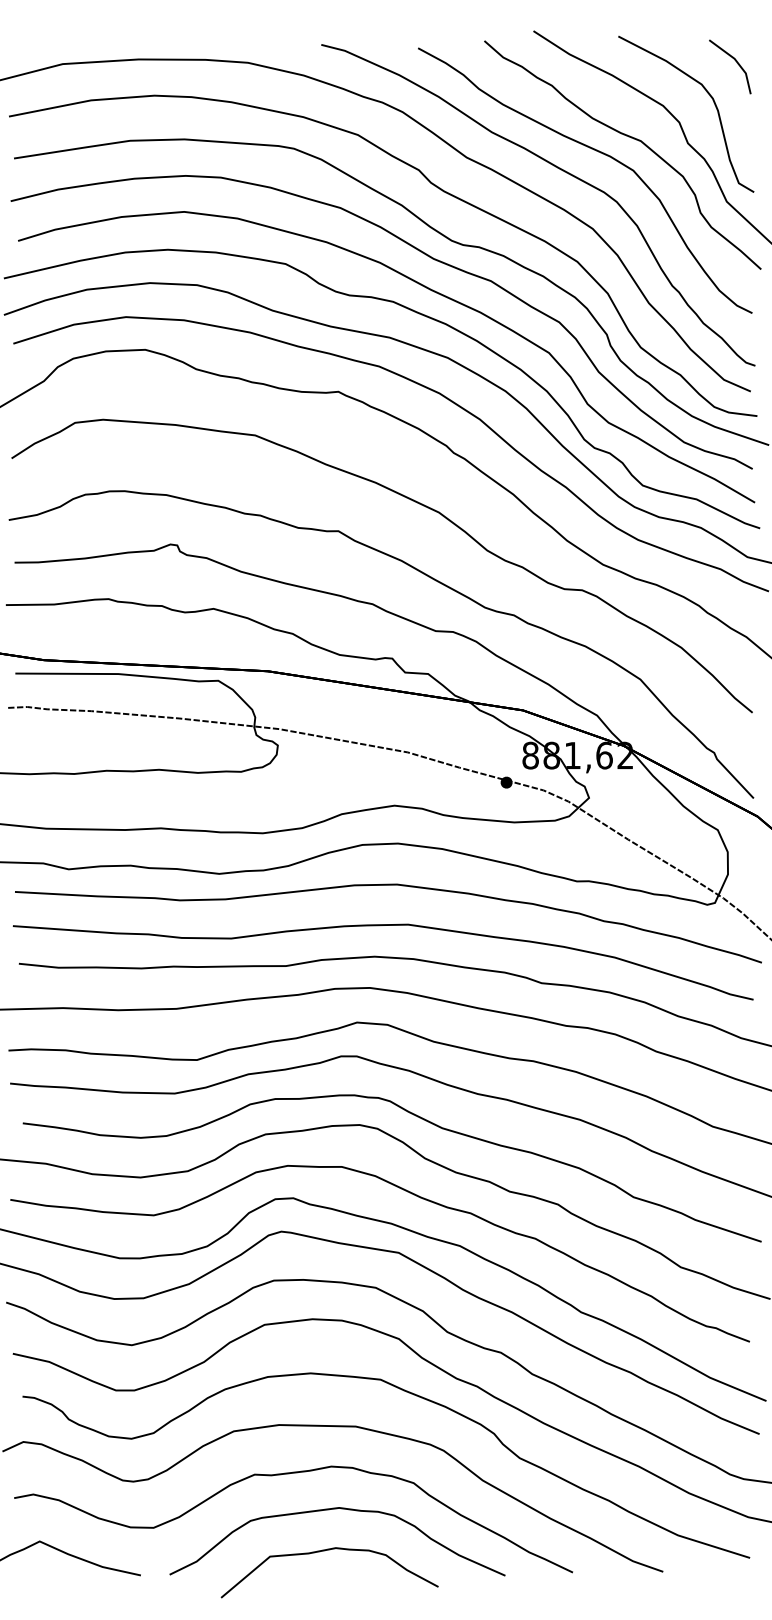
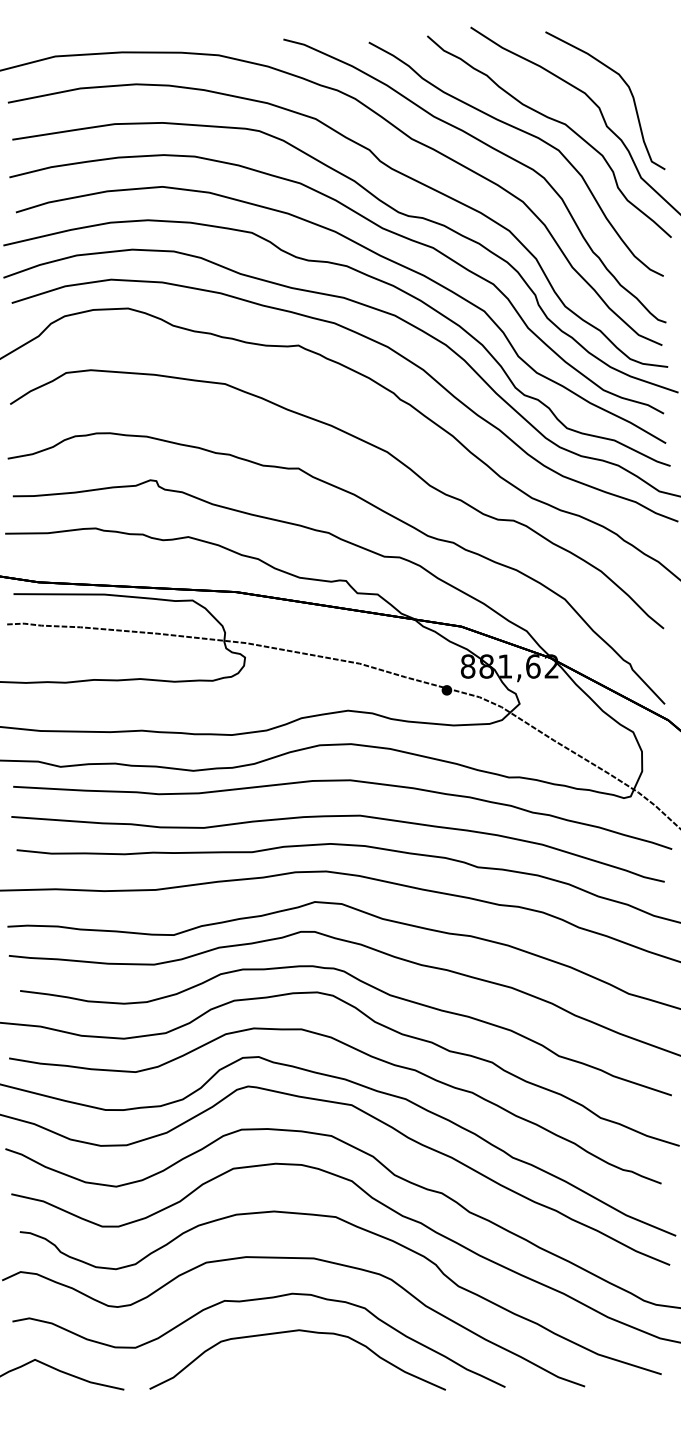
line: (735, 61) -> (648, 54), removed
curve: (324, 1551) -> (286, 1368), removed

